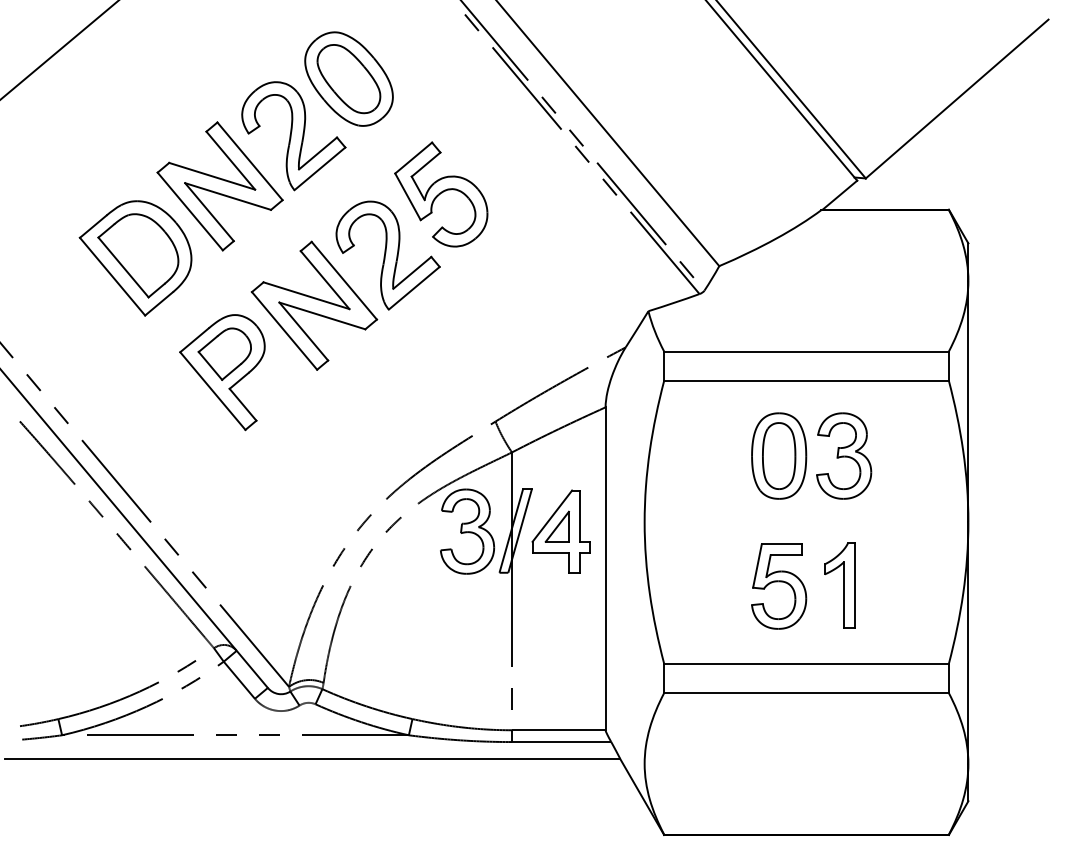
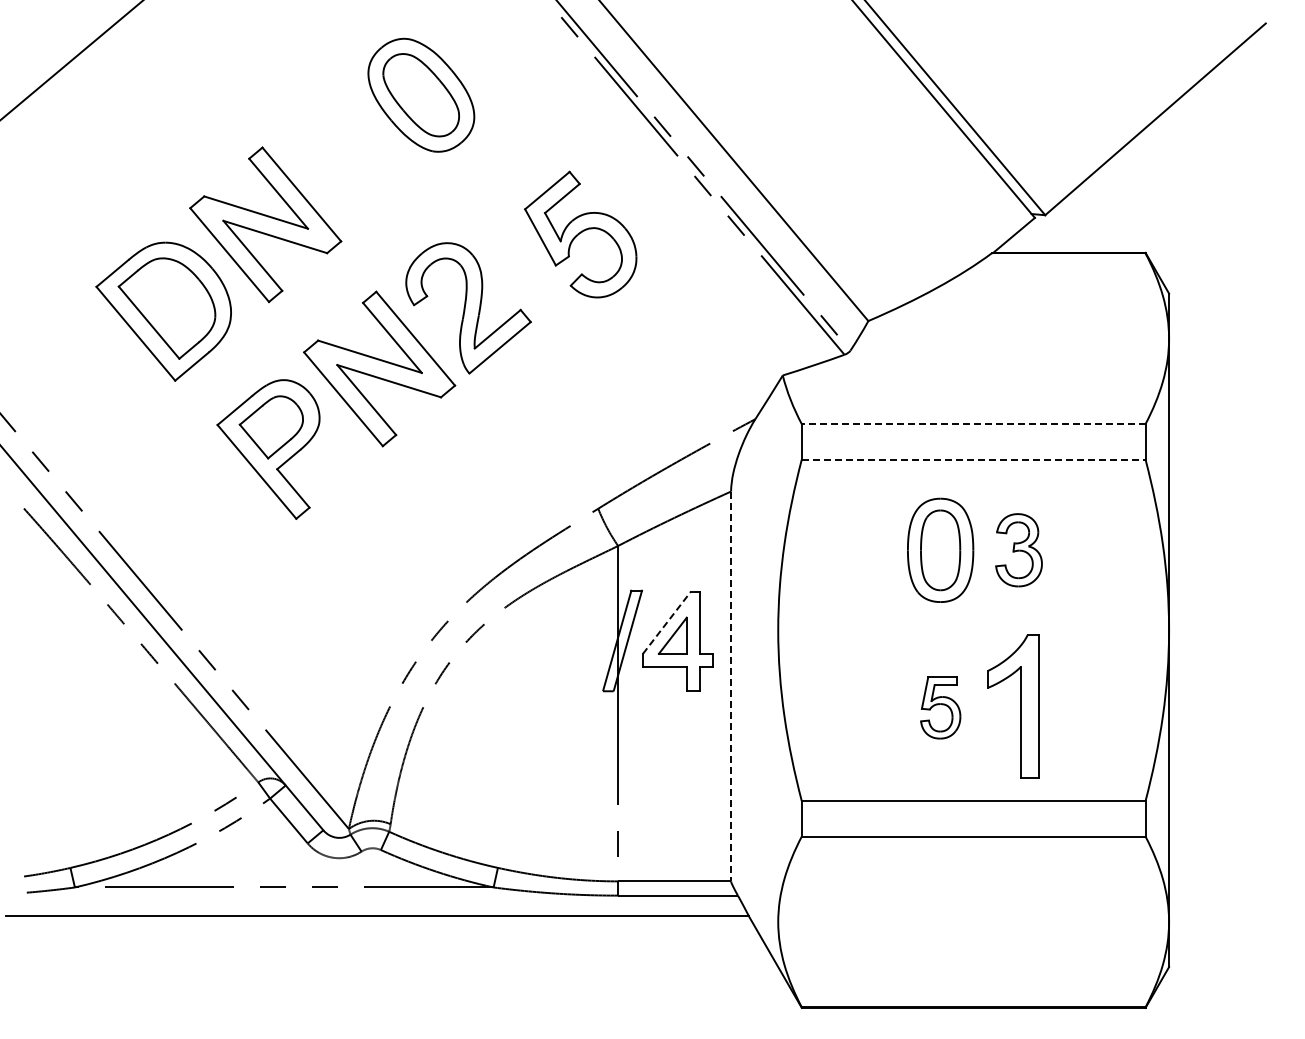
part: (293, 136) -> (354, 164), removed
part: (441, 194) -> (580, 234), moved
line: (806, 351) -> (973, 424), solid -> dashed
line: (806, 380) -> (973, 459), solid -> dashed
part: (843, 455) -> (1018, 549), size x0.7
line: (552, 515) -> (667, 622), solid -> dashed
part: (467, 531) -> (564, 641), removed
line: (605, 568) -> (731, 686), solid -> dashed
part: (839, 585) -> (1013, 706), size x1.4
part: (779, 586) -> (940, 707), size x0.6

